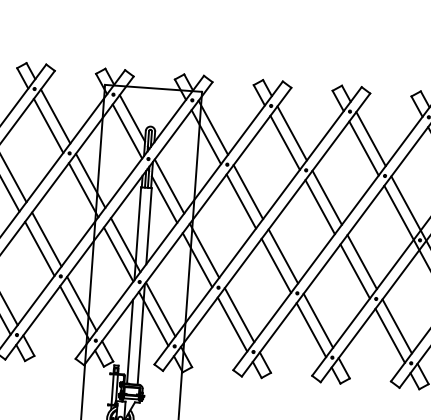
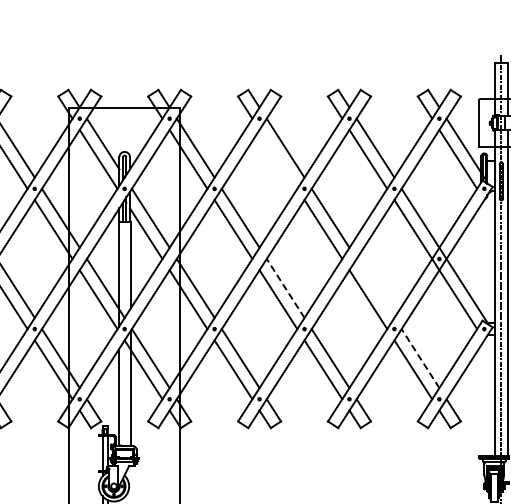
line: (285, 142) -> (278, 158), removed
line: (283, 256) -> (285, 288), solid -> dashed
line: (362, 262) -> (375, 288), removed
line: (397, 326) -> (420, 358), solid -> dashed

